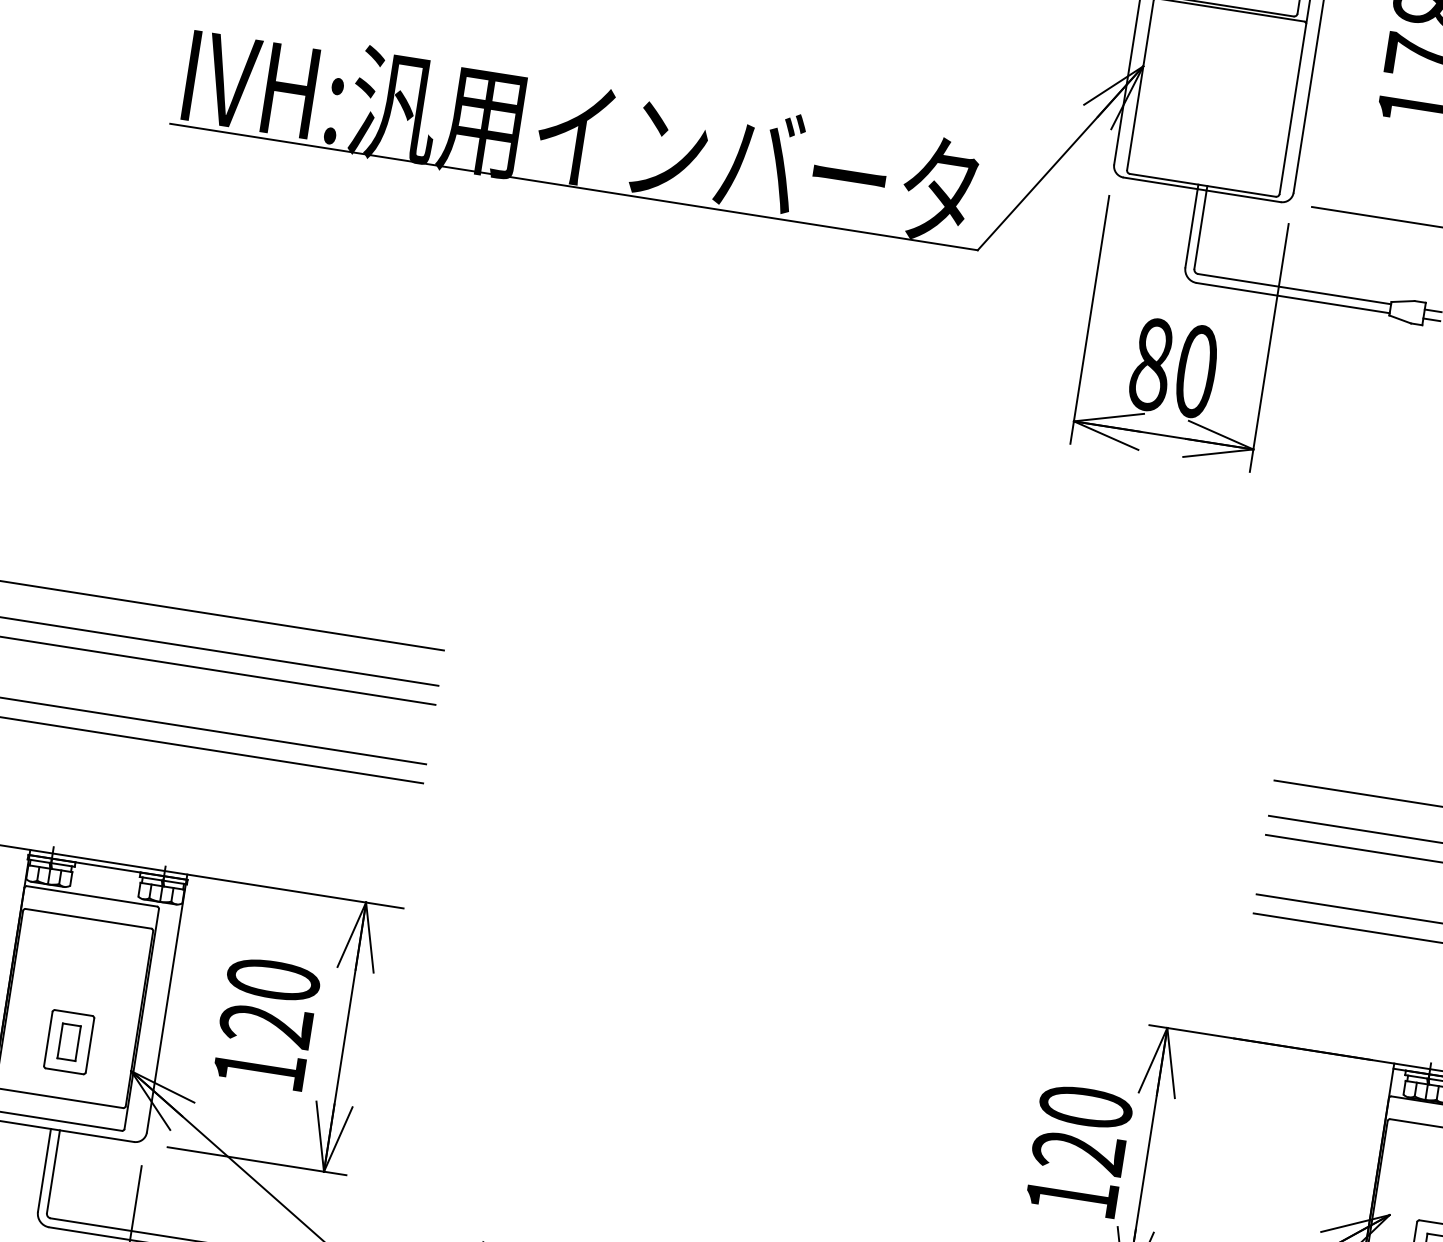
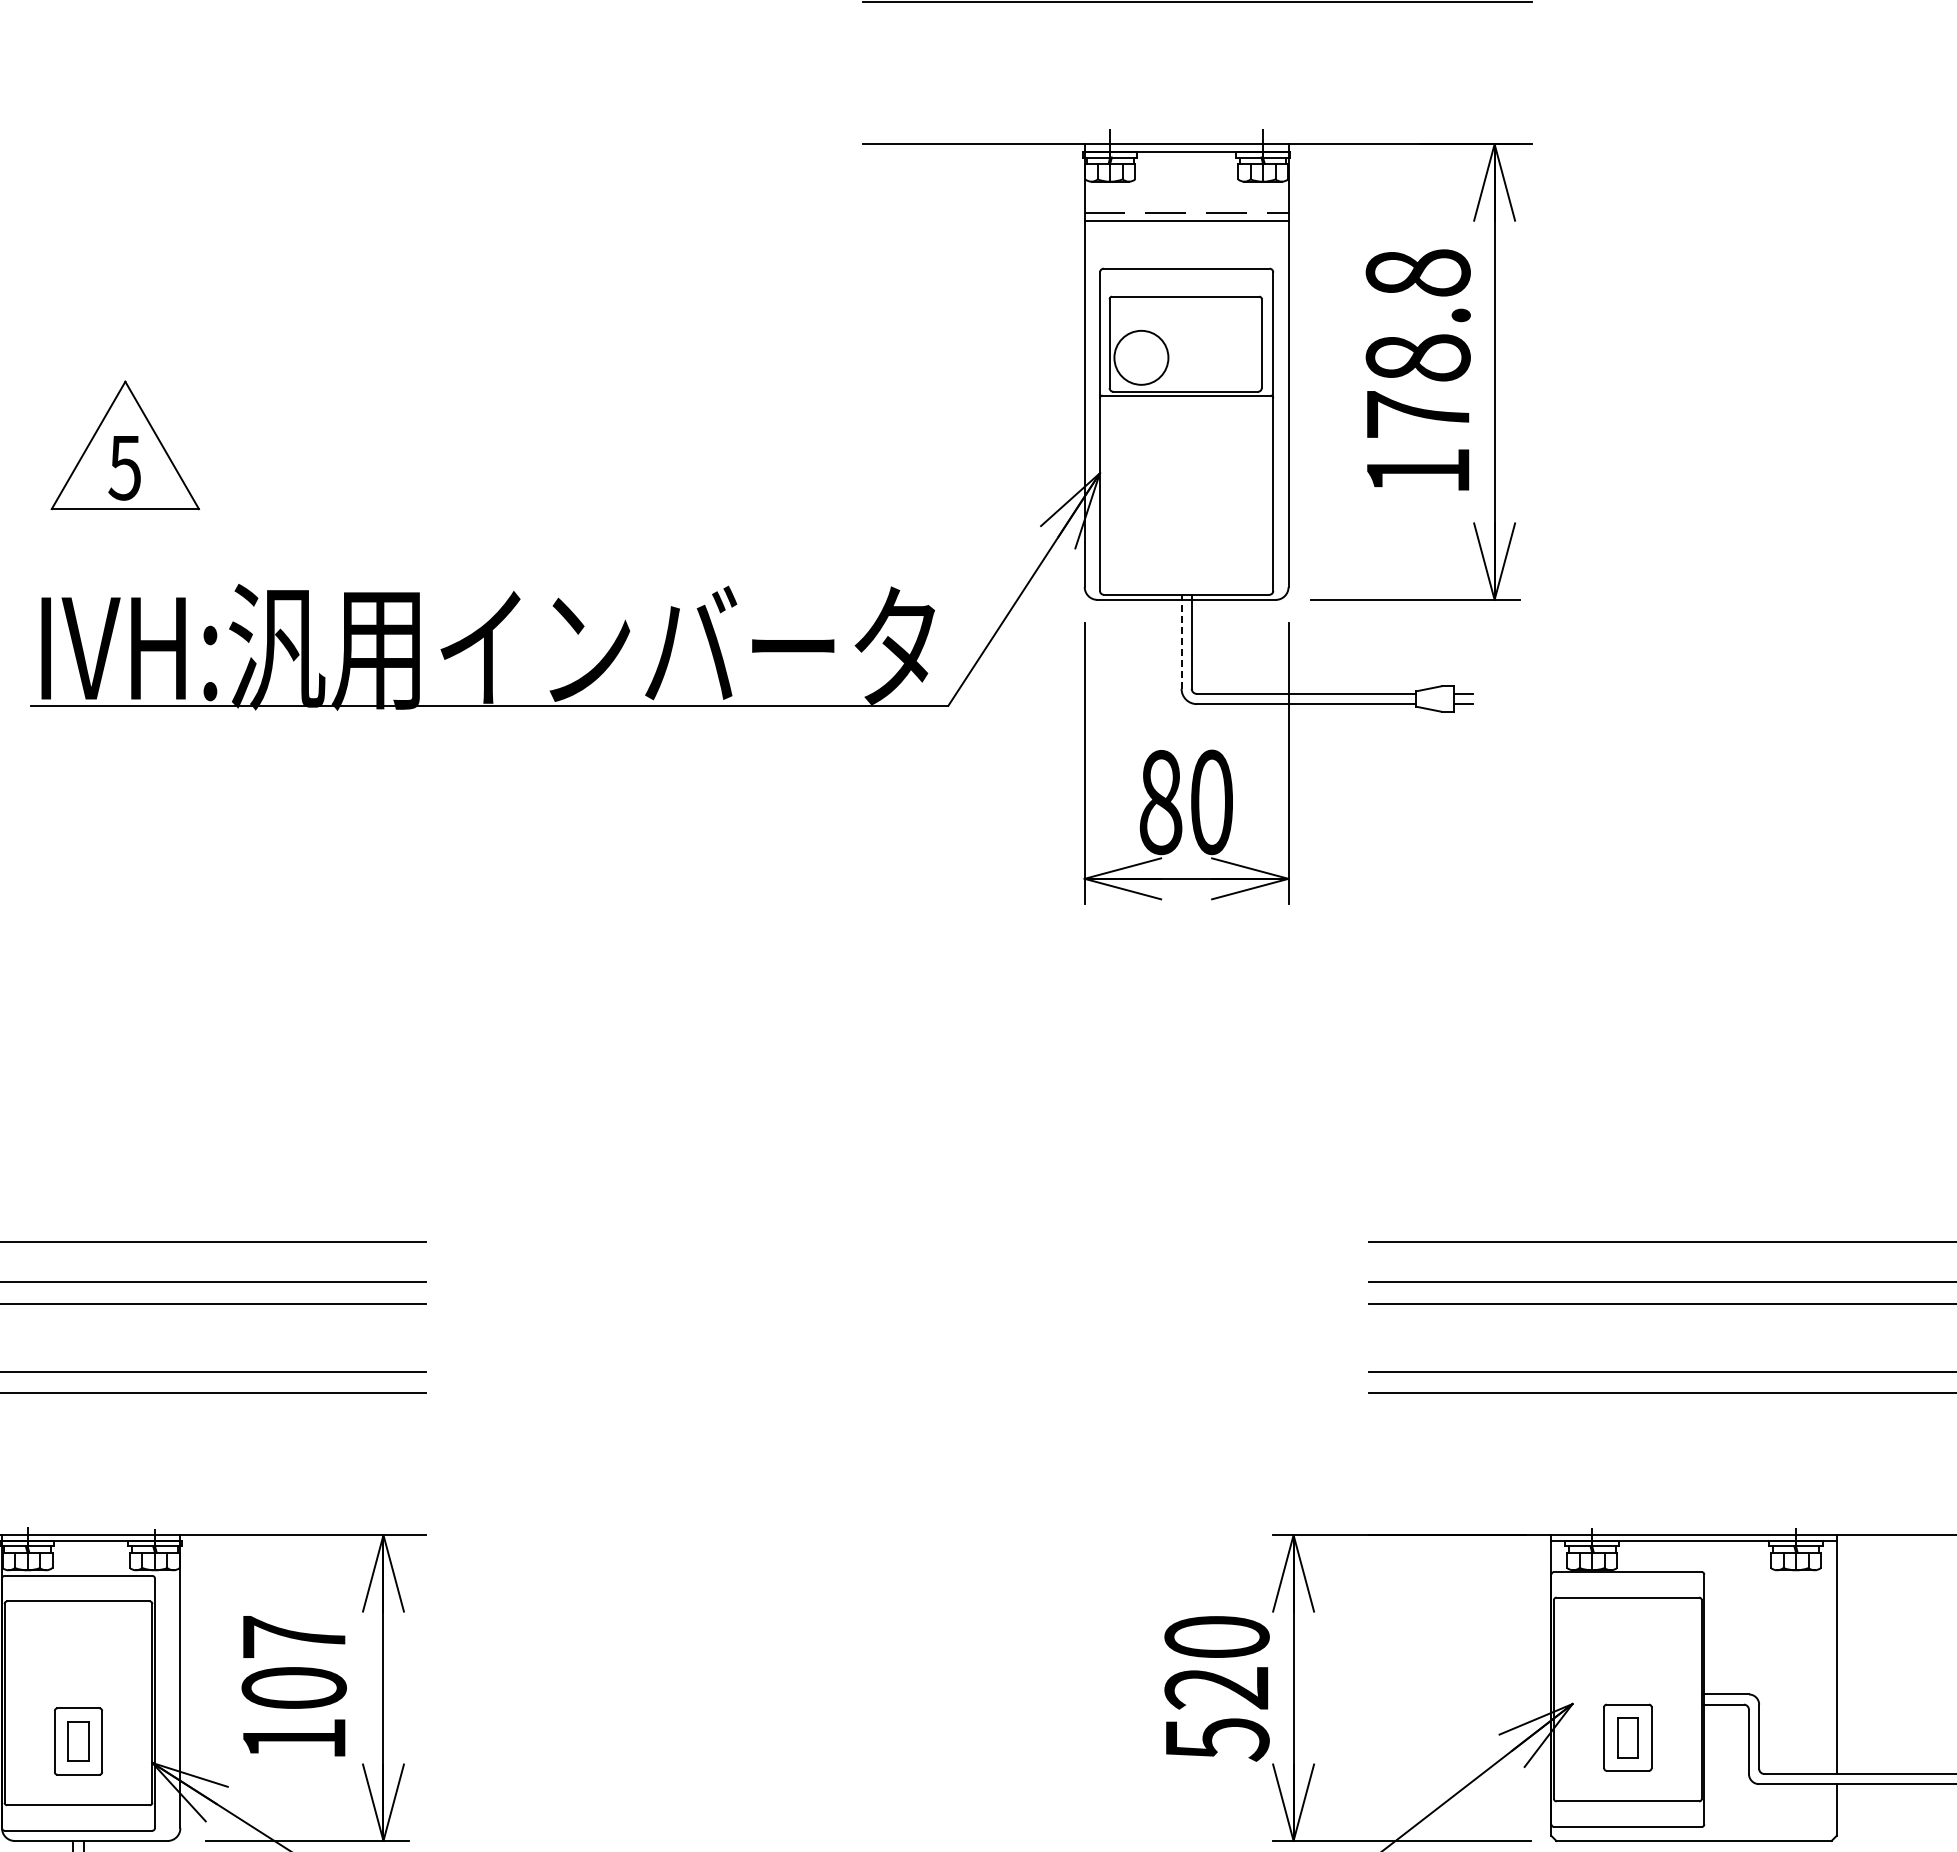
line: (1191, 225) -> (1181, 641), solid -> dashed
text: (269, 1002) -> (293, 1662), 120 -> 107
text: (1072, 1197) -> (1217, 1739), 120 -> 520

